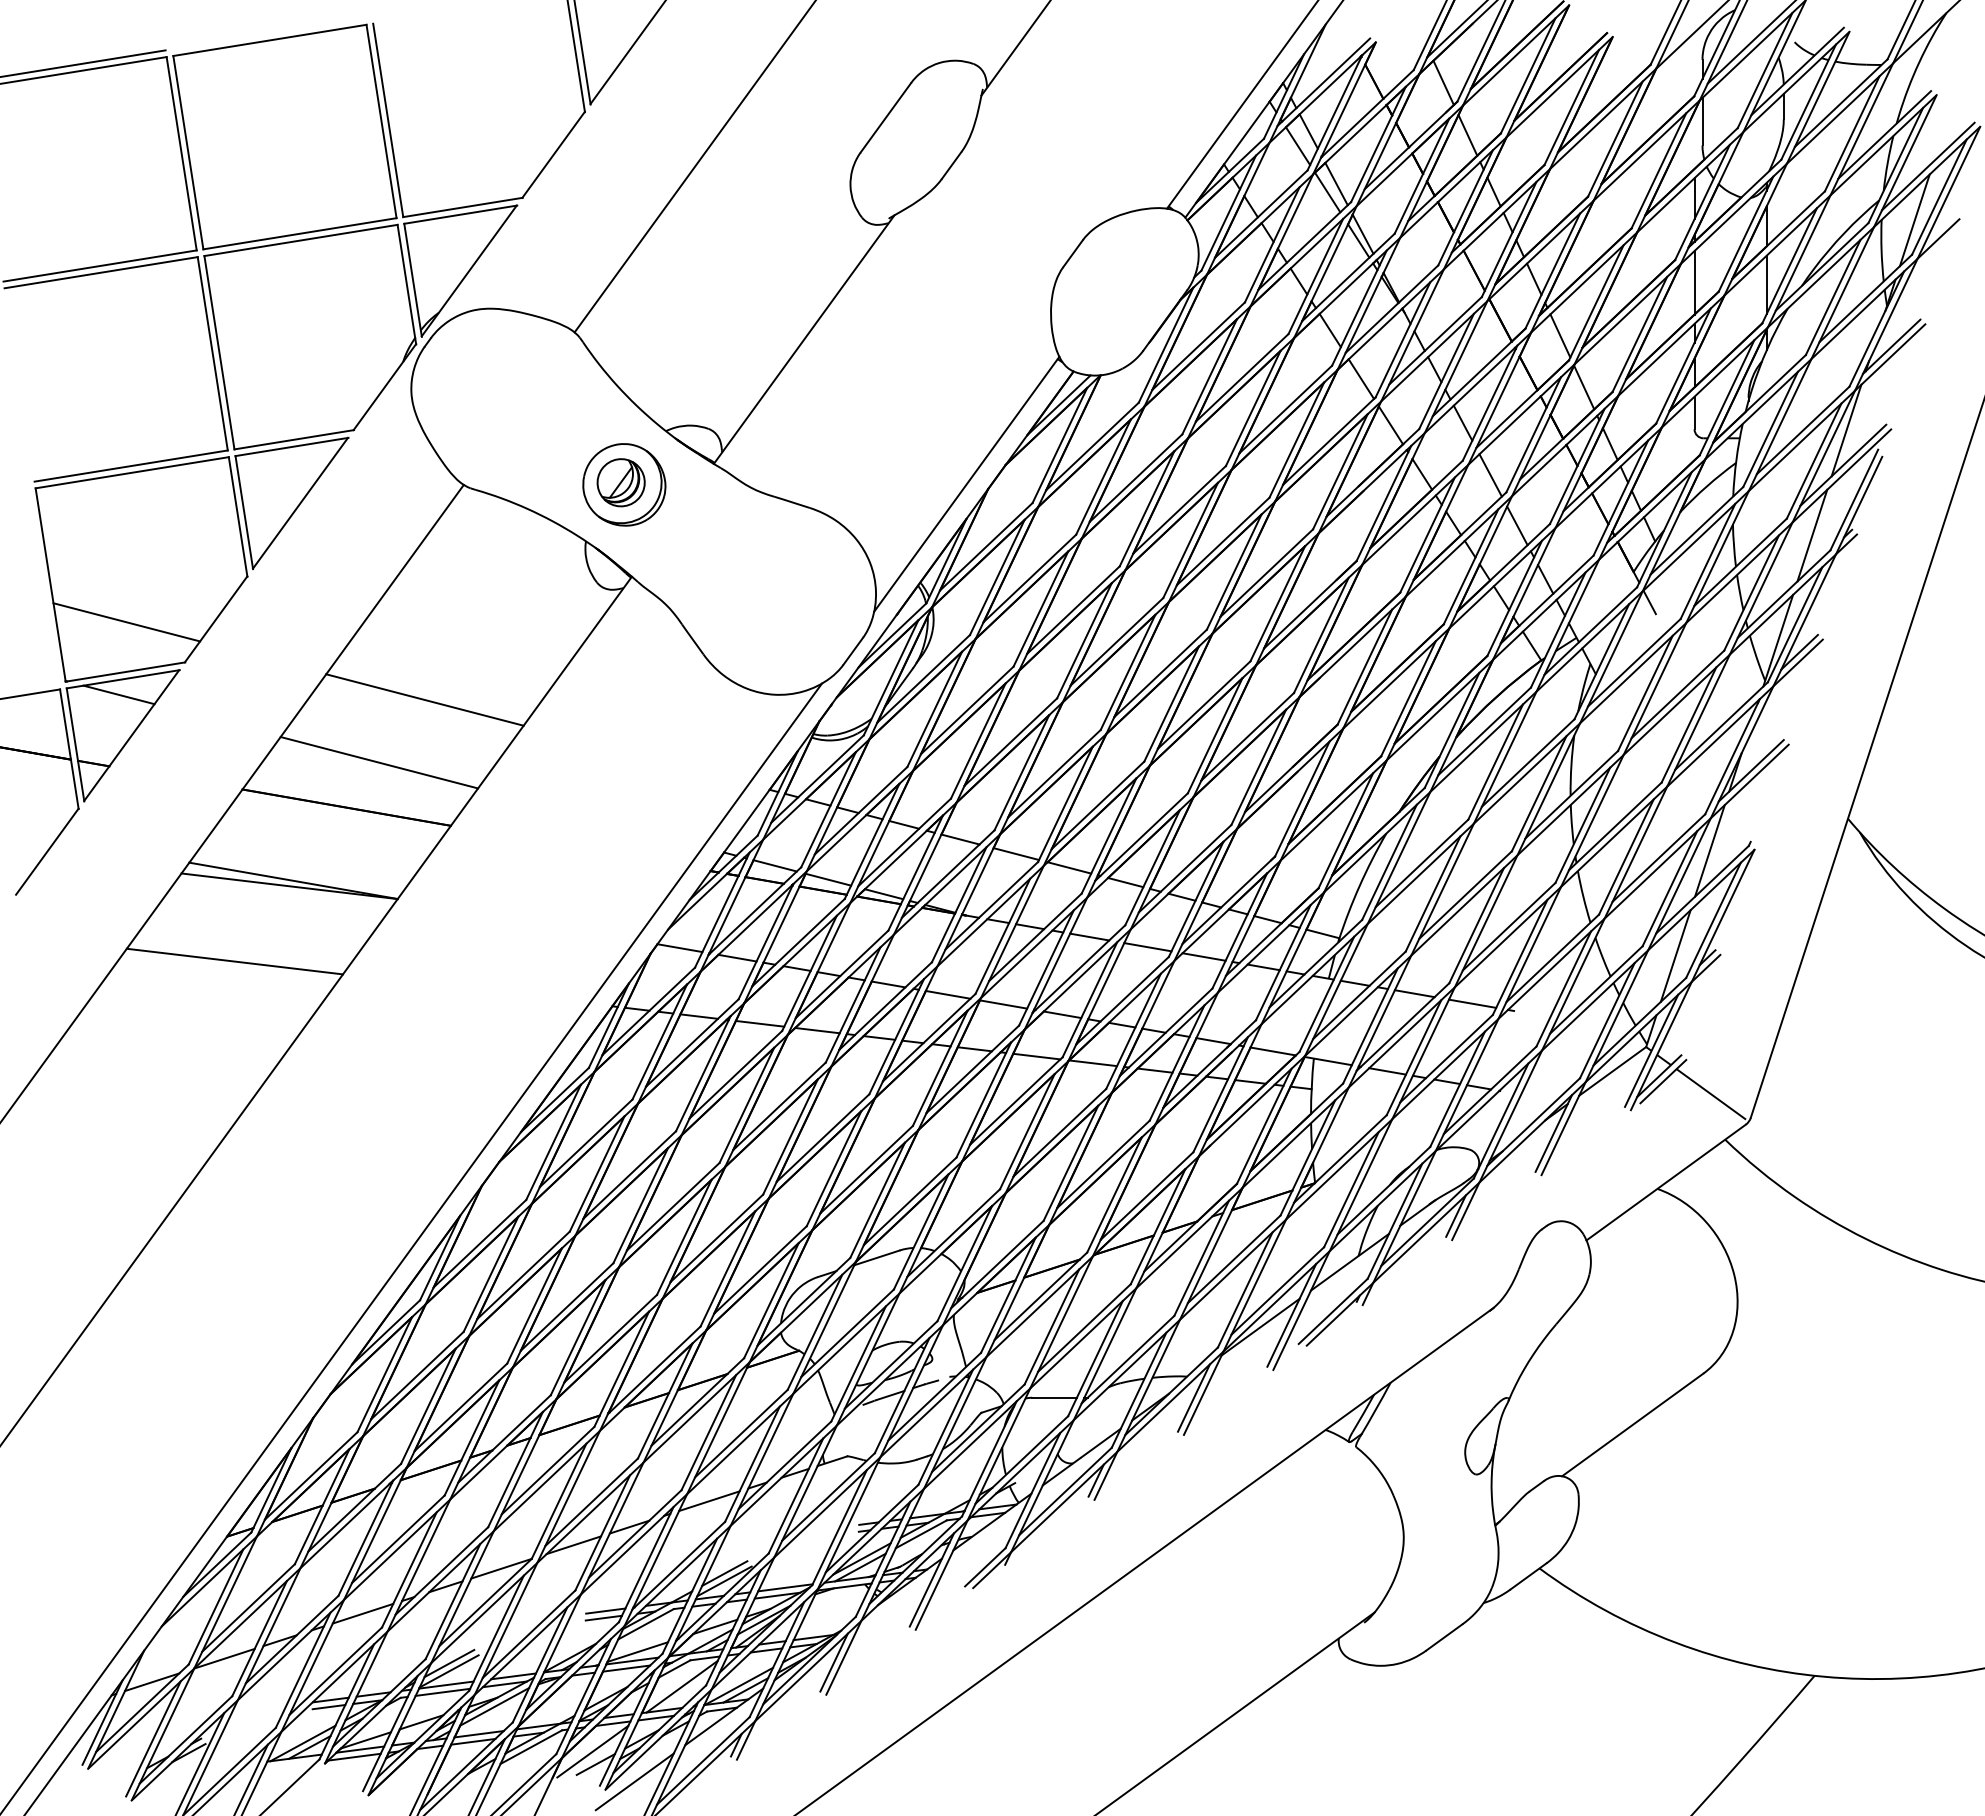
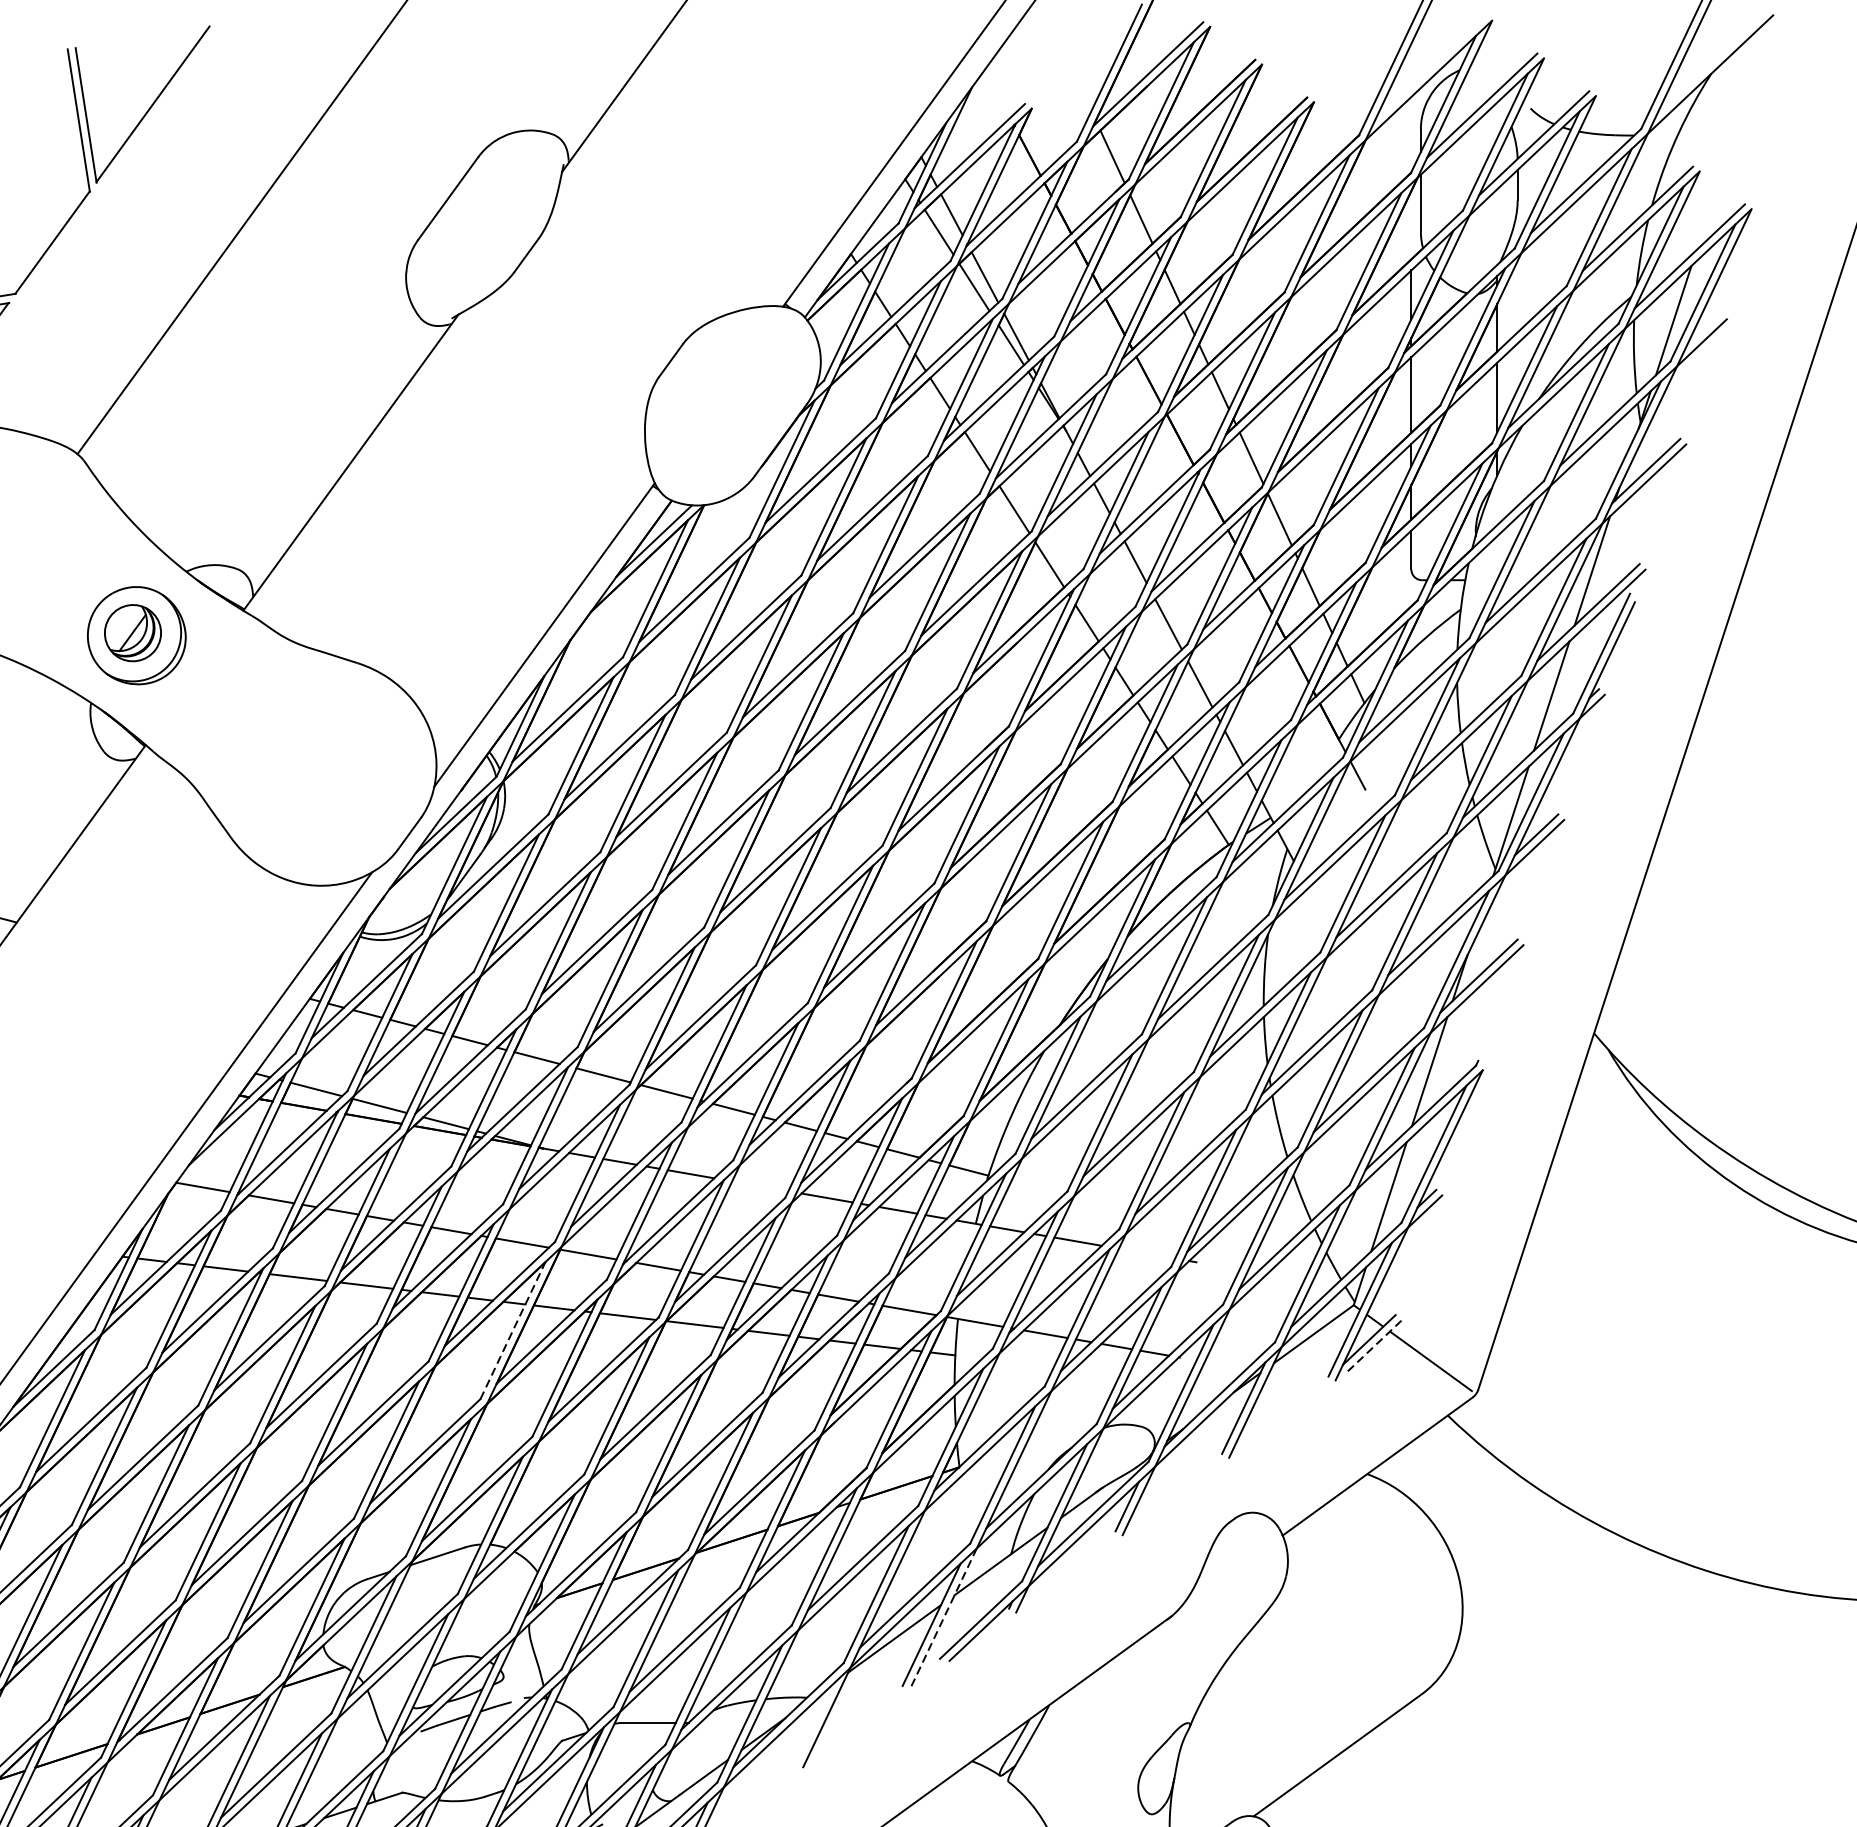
line: (1147, 947) -> (759, 1186), removed
line: (1472, 1003) -> (1146, 1253), removed
line: (940, 1068) -> (513, 1330), solid -> dashed
line: (1663, 1081) -> (1374, 1346), solid -> dashed
line: (1301, 1310) -> (943, 1619), solid -> dashed
line: (1193, 1397) -> (814, 1722), removed

